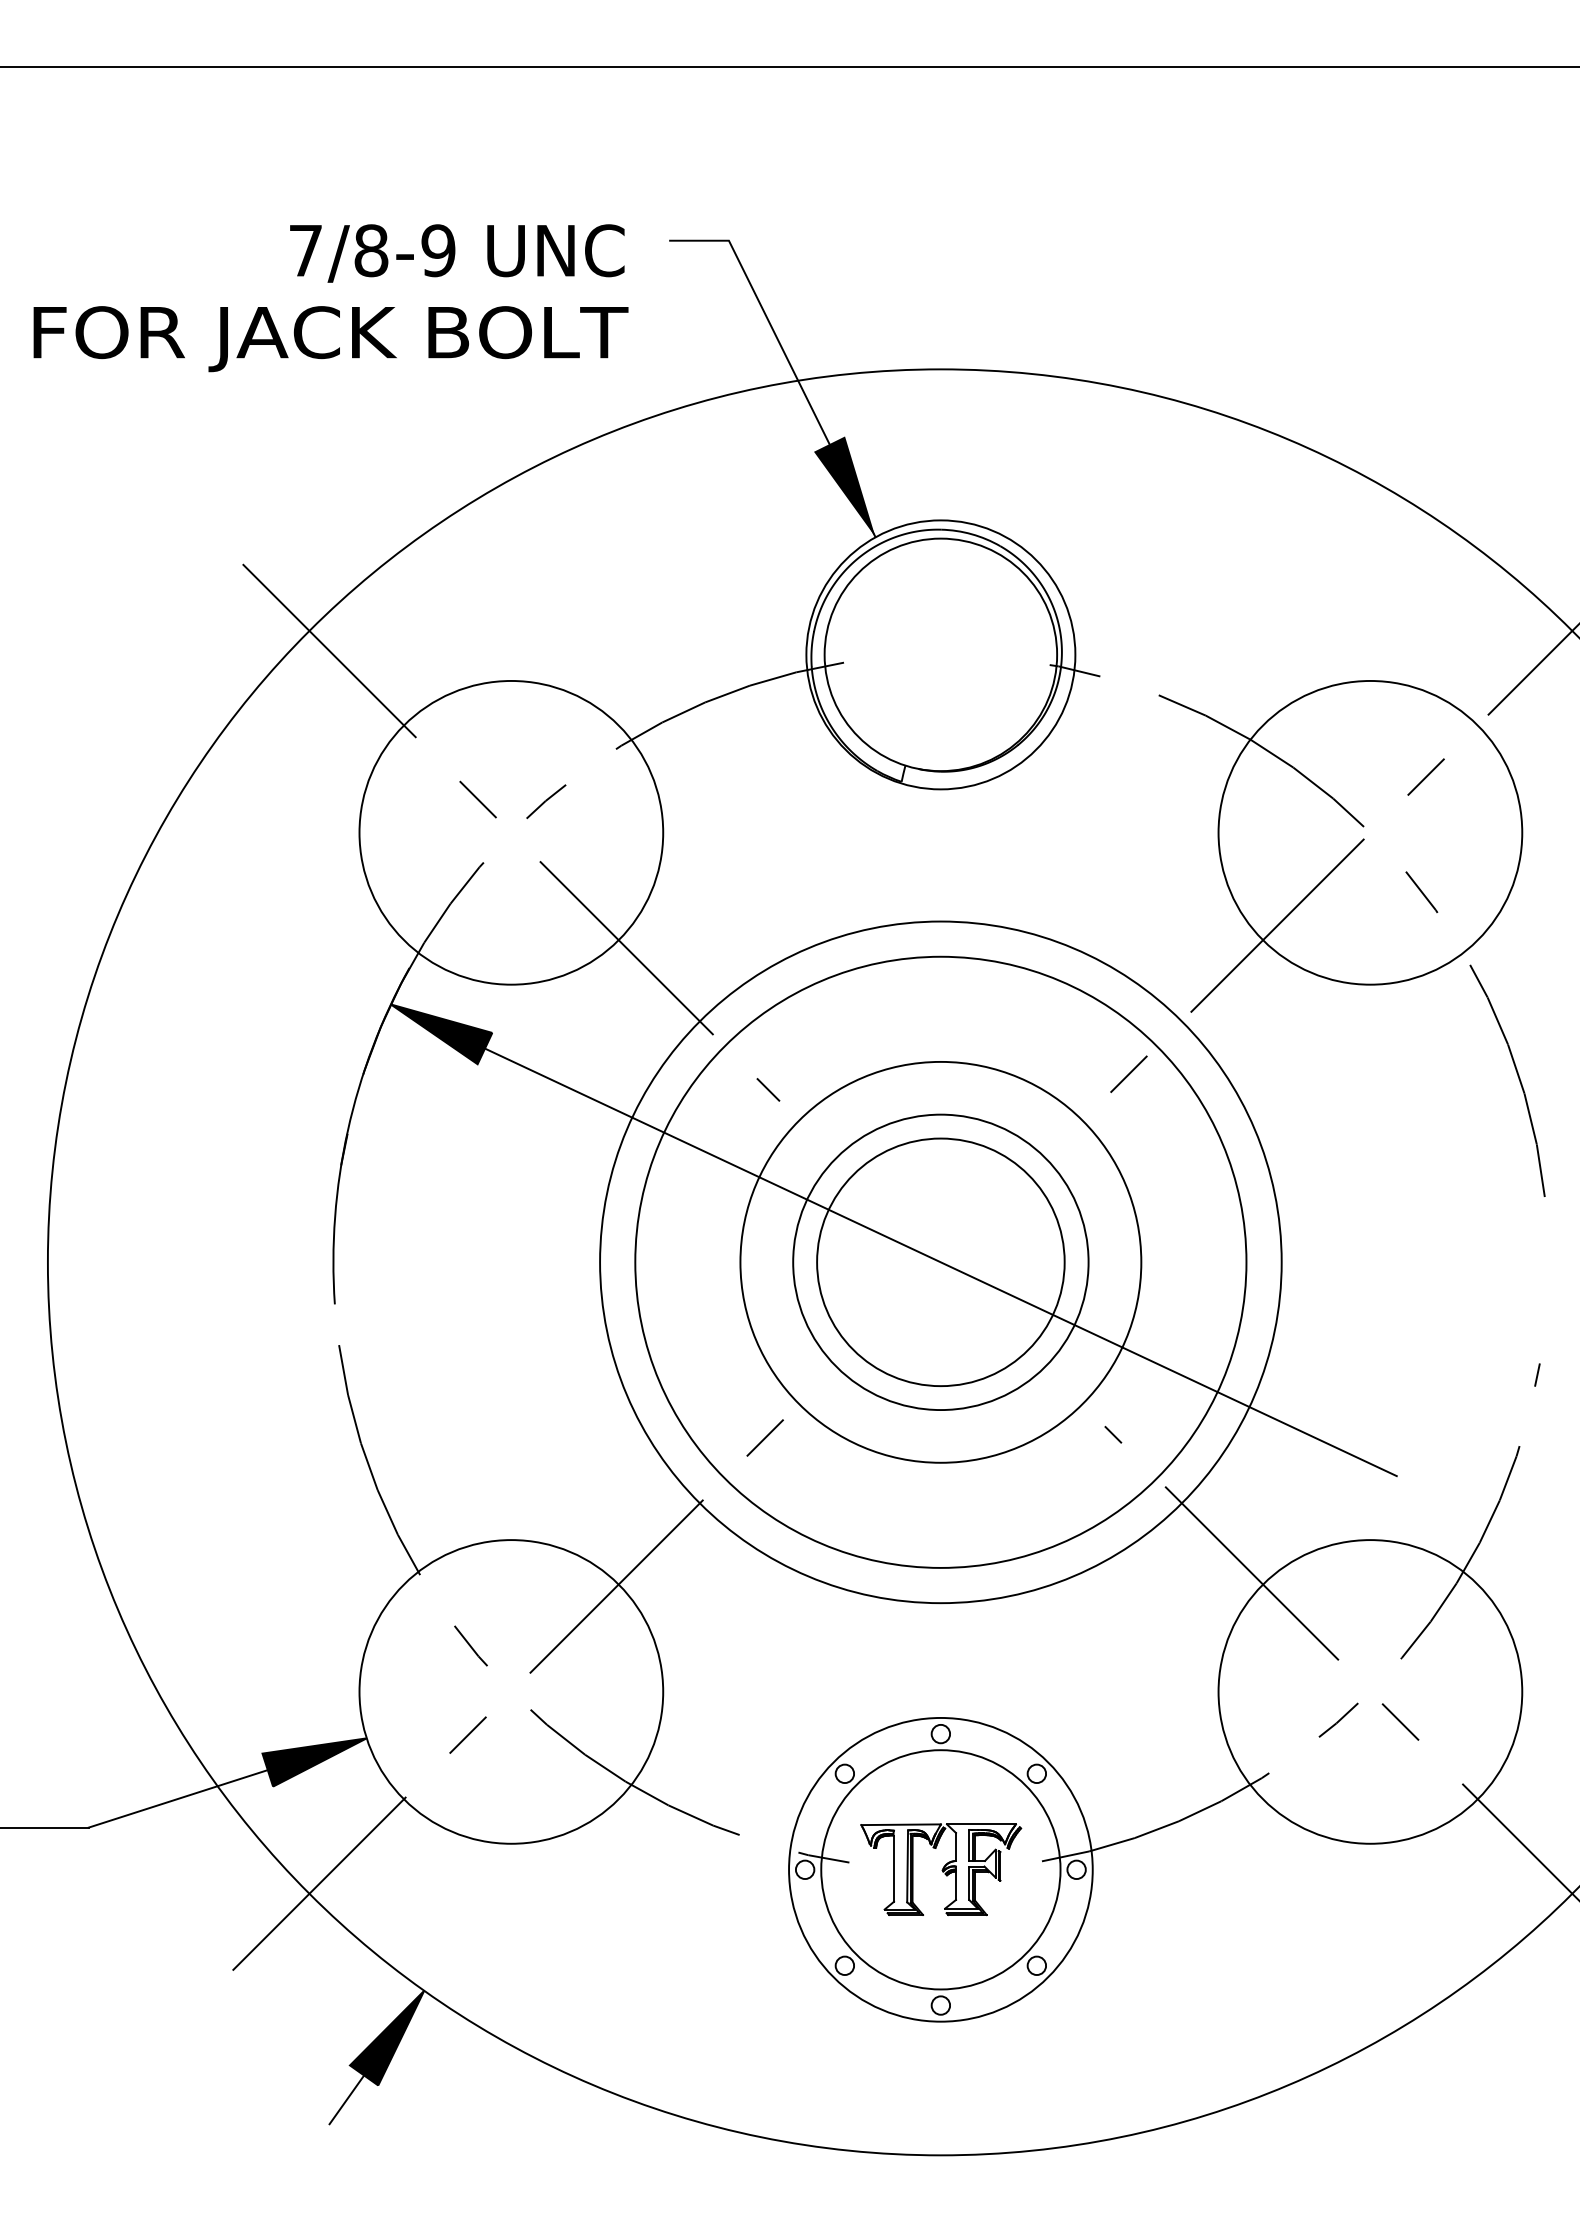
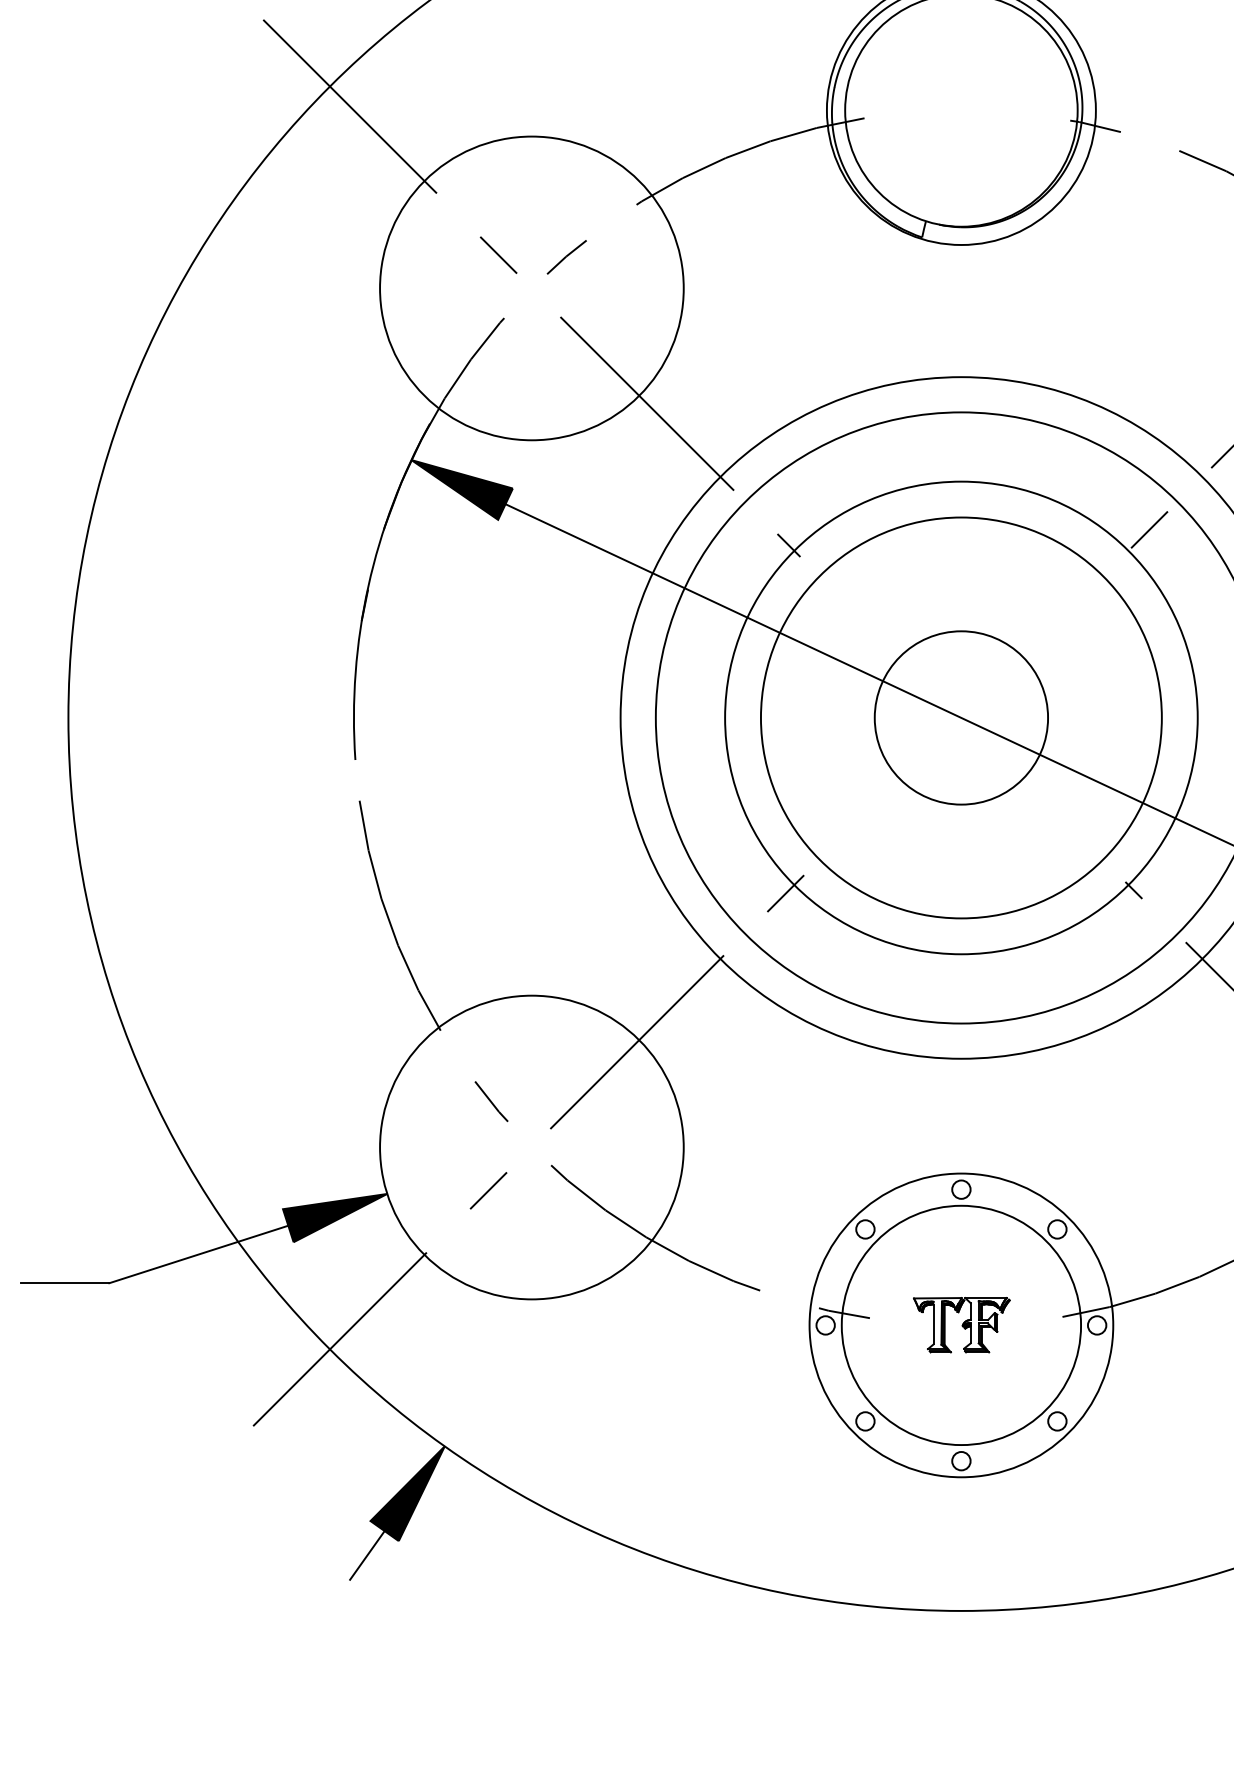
circle: (940, 1262) -> (961, 718), size x0.7
circle: (940, 1262) -> (961, 718), size x1.6
part: (941, 1869) -> (962, 1325), size x0.6

